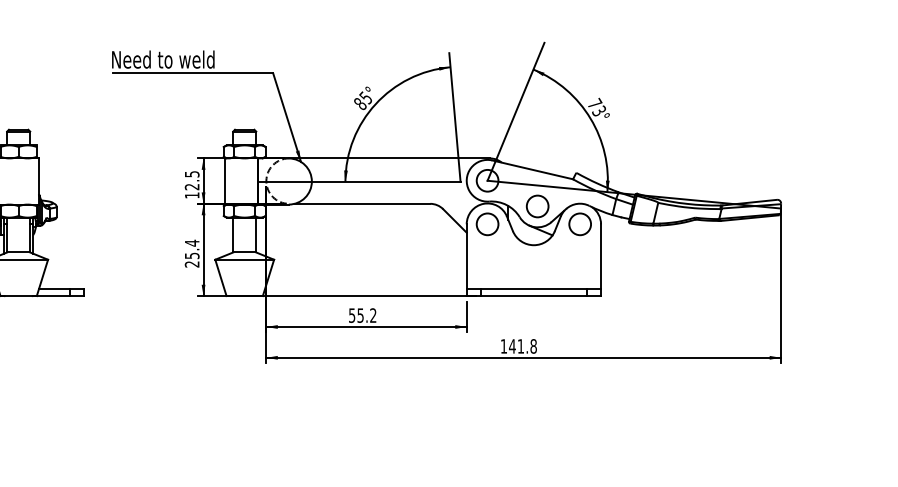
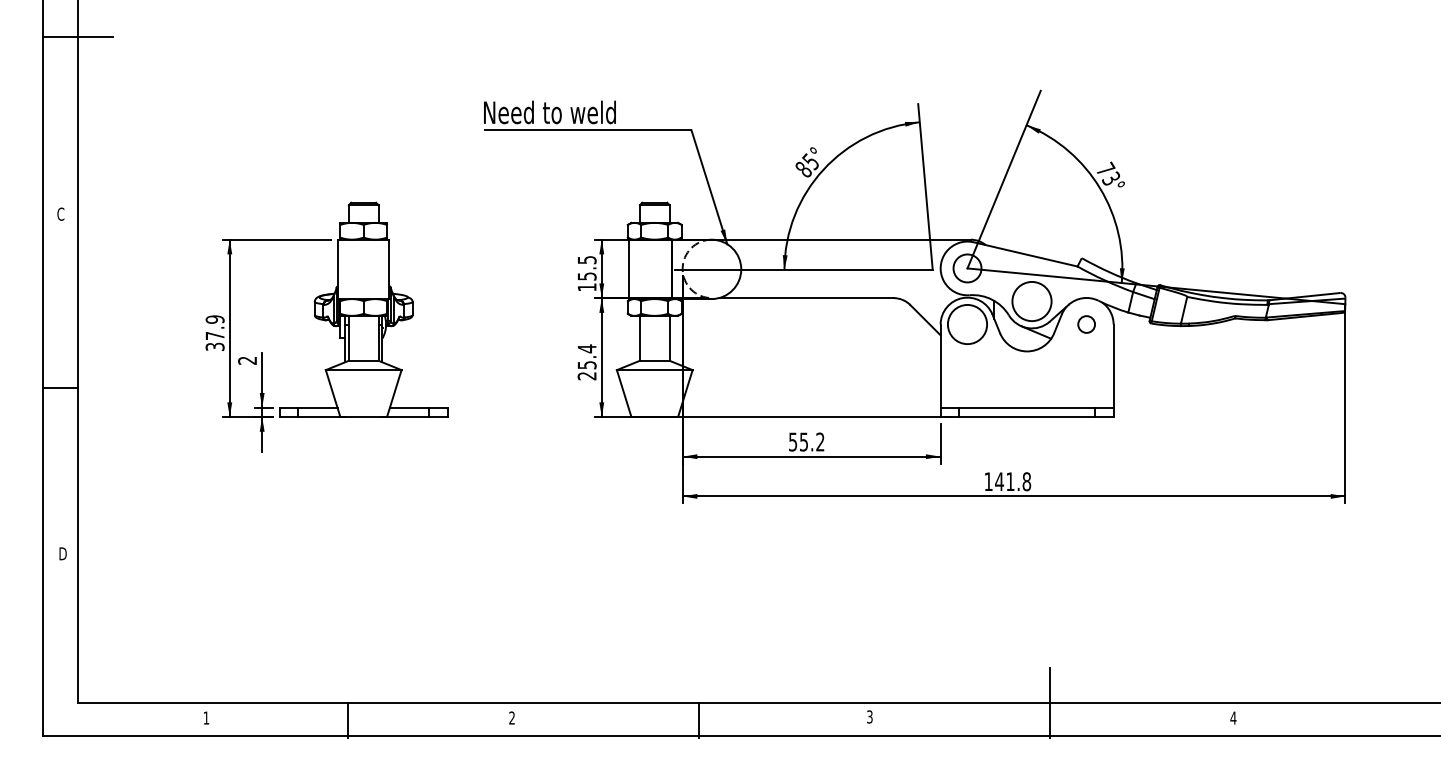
text: (191, 187) -> (586, 276), 12.5 -> 15.5
circle: (538, 206) -> (1032, 301), size x1.4
circle: (487, 224) -> (967, 324), size x1.4
circle: (579, 224) -> (1086, 324), size x0.6

